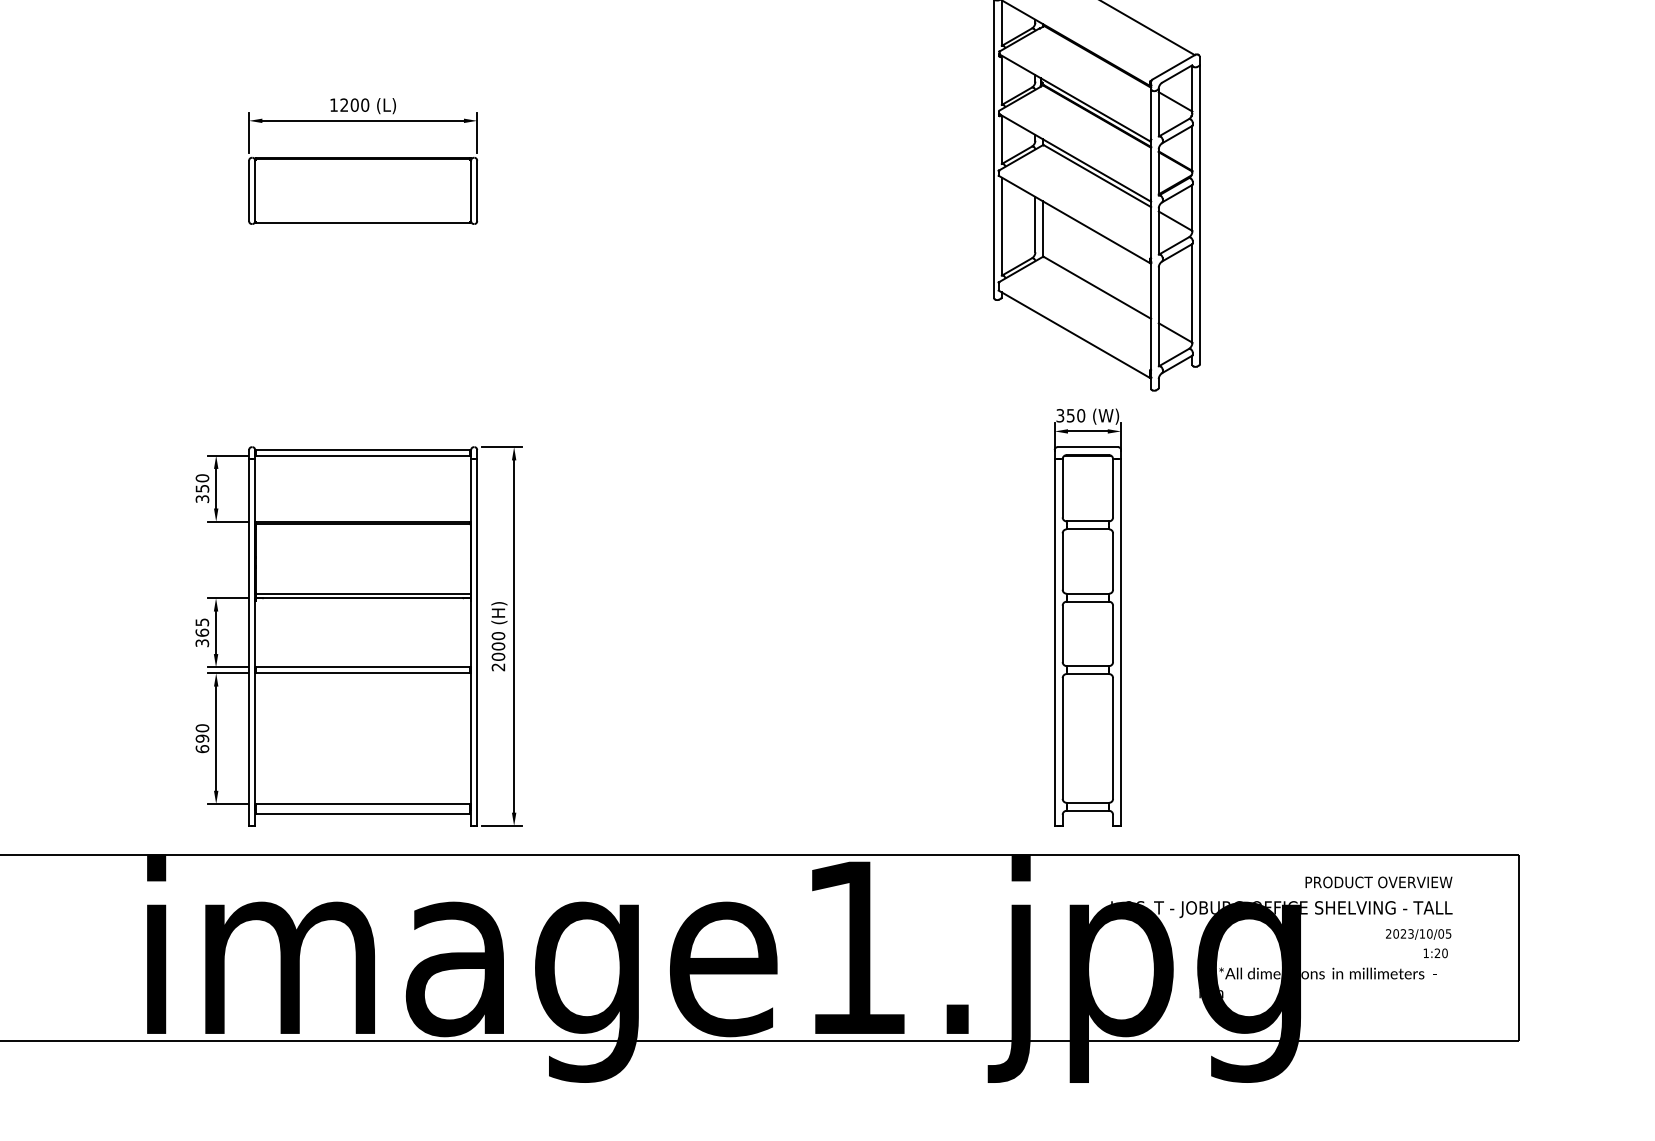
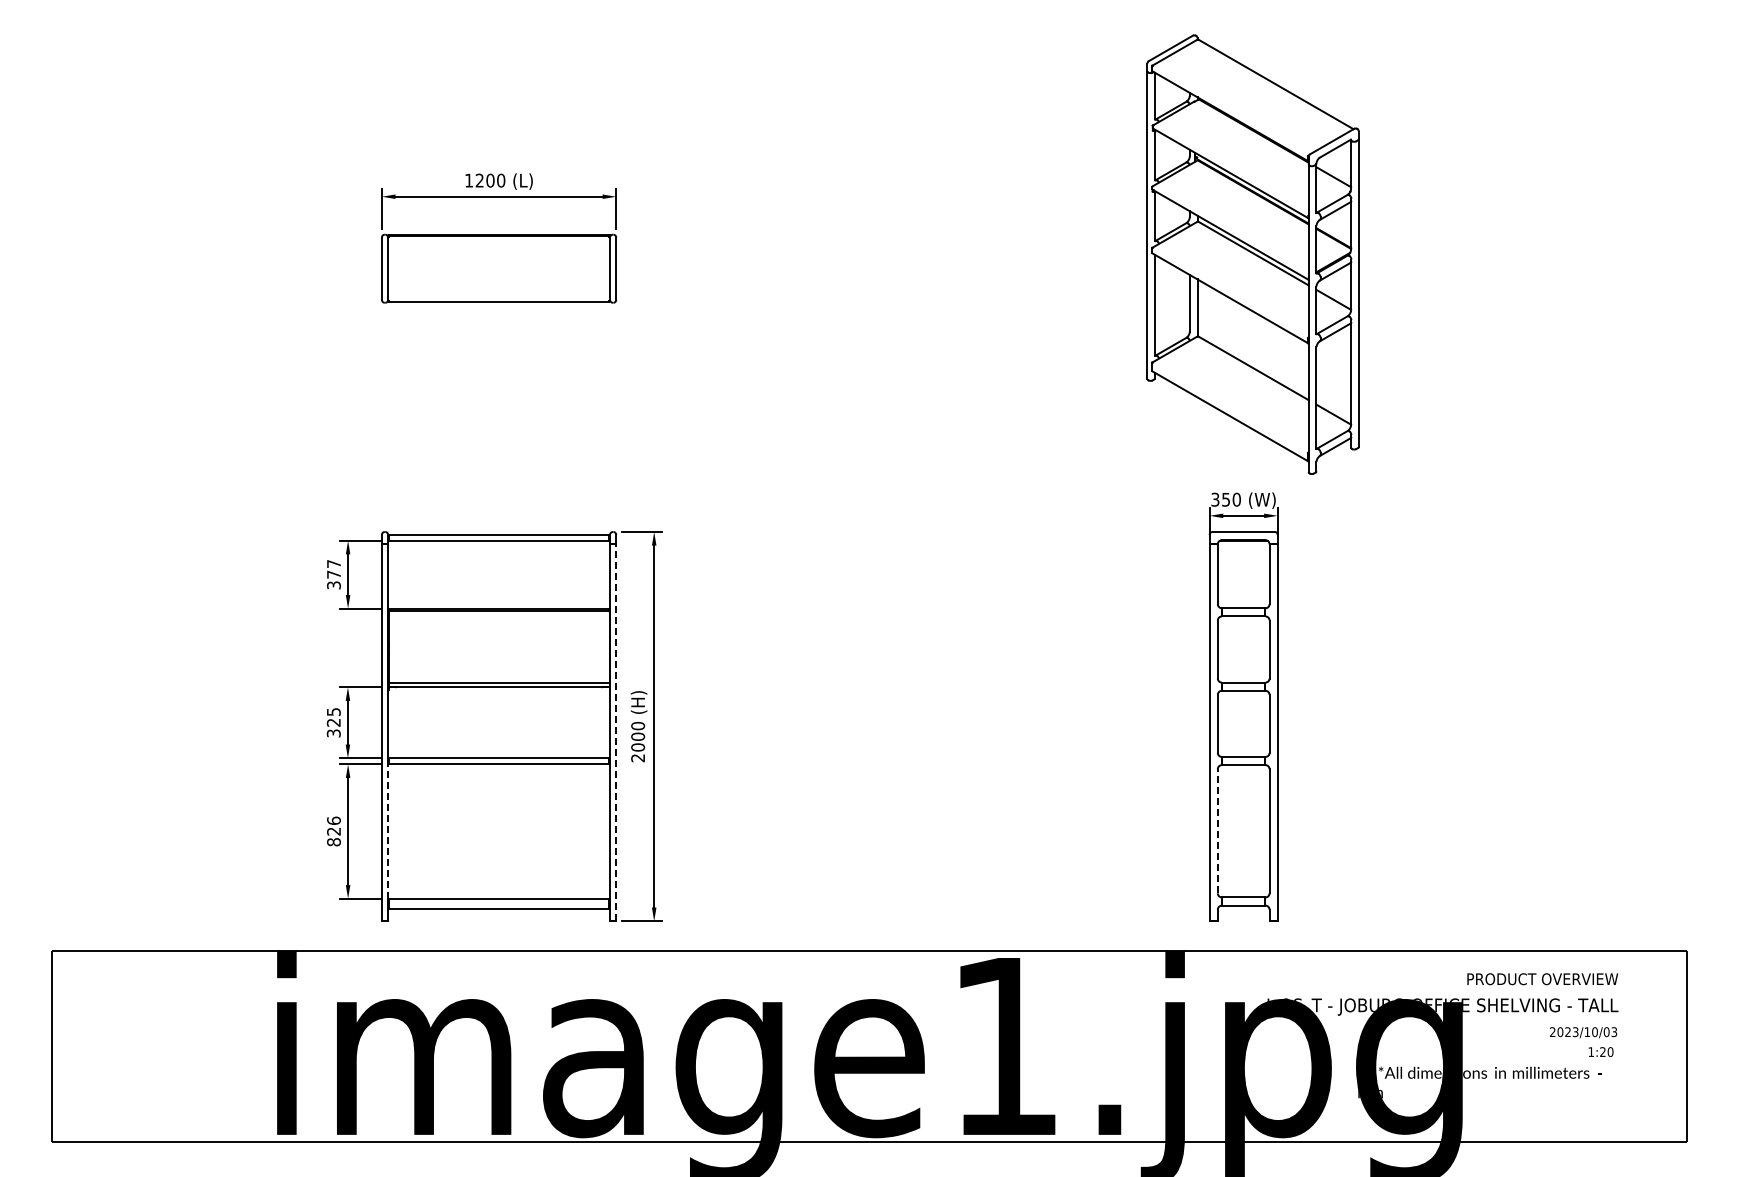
text: (201, 482) -> (333, 568), 350 -> 377
text: (201, 632) -> (333, 722), 365 -> 325
line: (477, 642) -> (616, 732), solid -> dashed
line: (1062, 737) -> (1217, 830), solid -> dashed
text: (201, 738) -> (333, 831), 690 -> 826
line: (255, 738) -> (388, 831), solid -> dashed
text: (1448, 933) -> (1614, 1031), 2023/10/05 -> 2023/10/03

